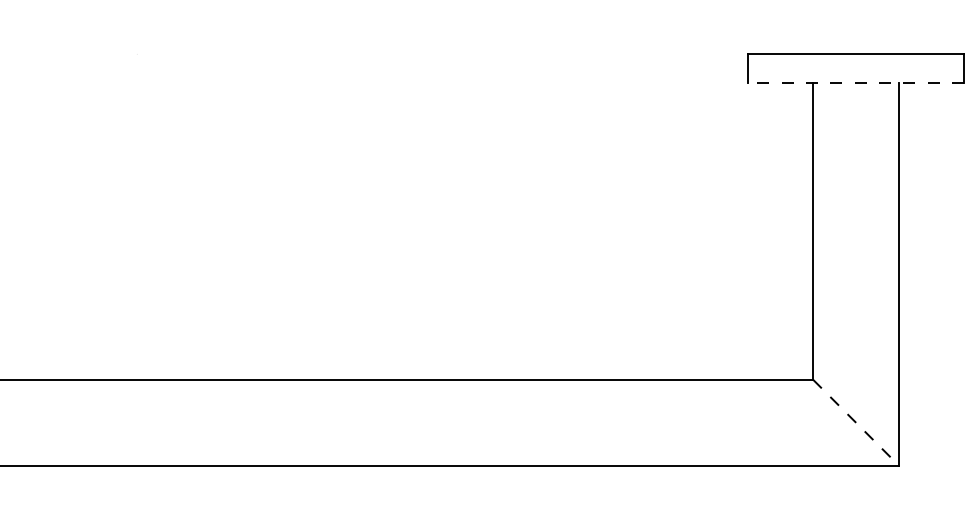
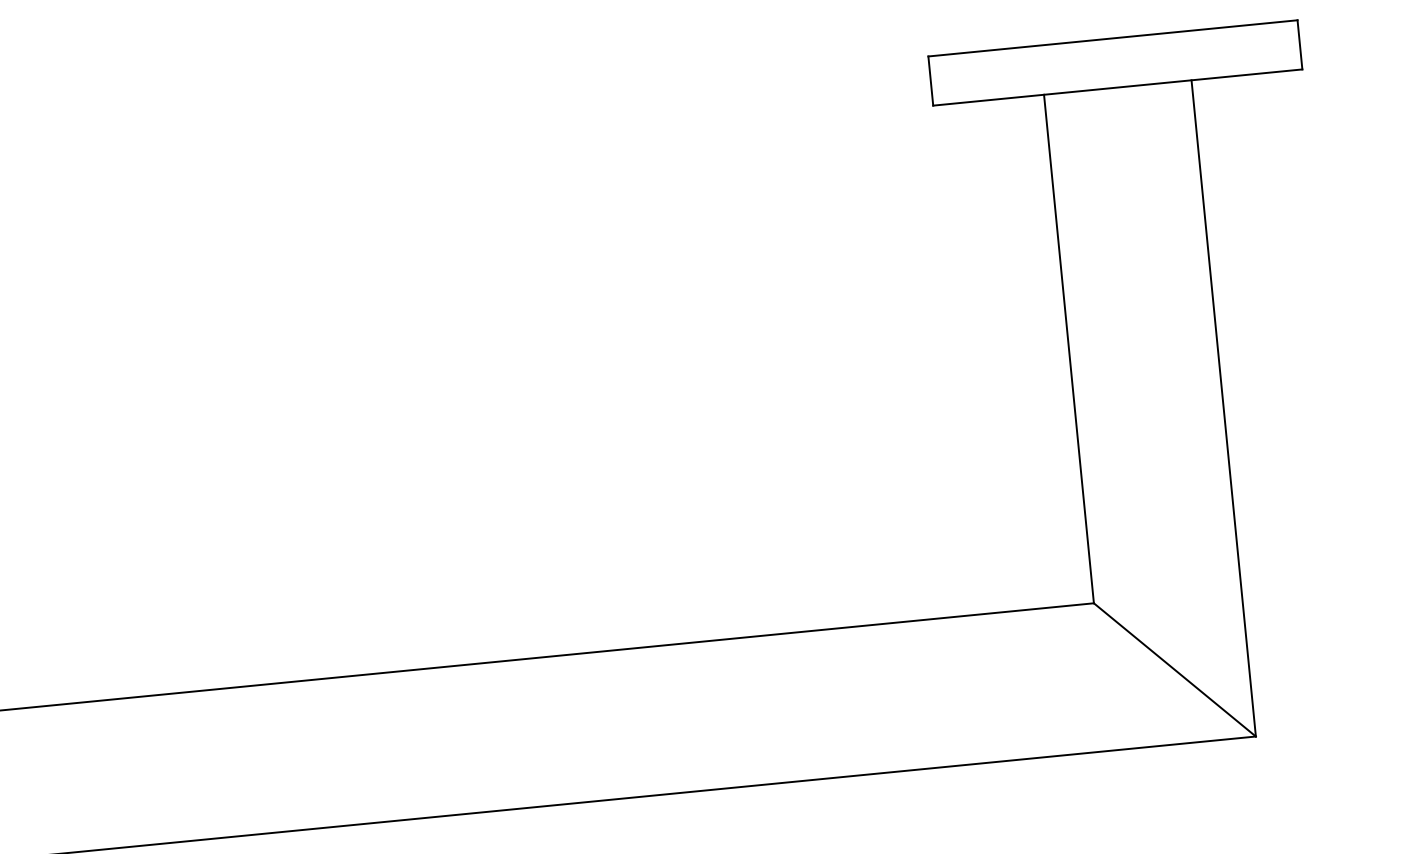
line: (856, 82) -> (1118, 87), dashed -> solid
line: (856, 422) -> (1175, 669), dashed -> solid

